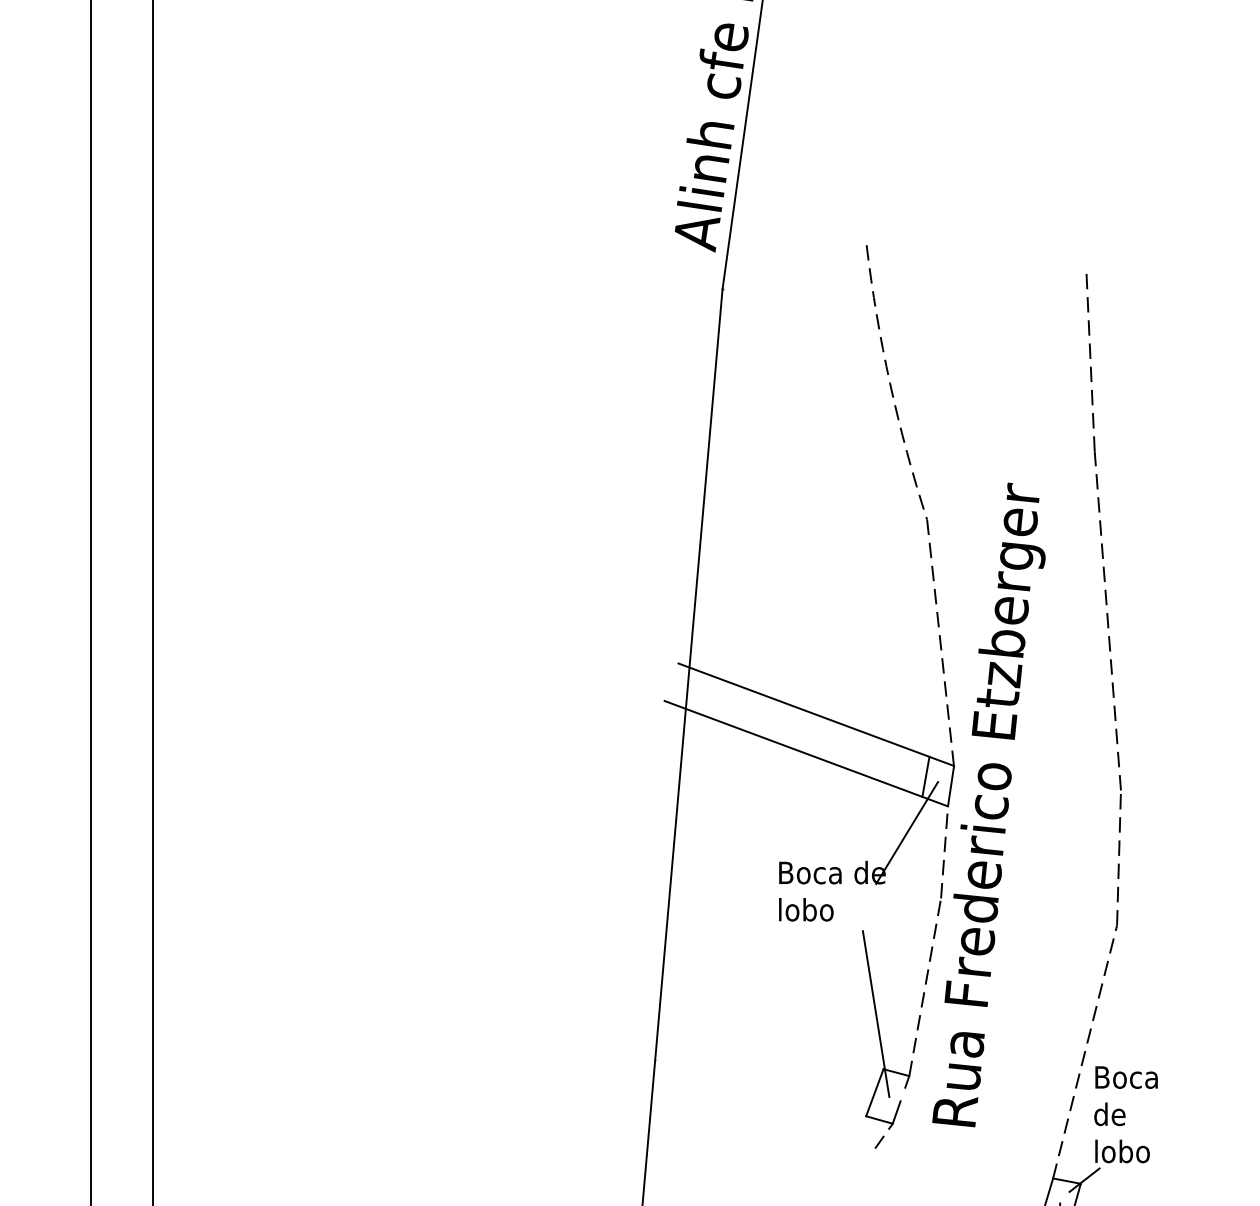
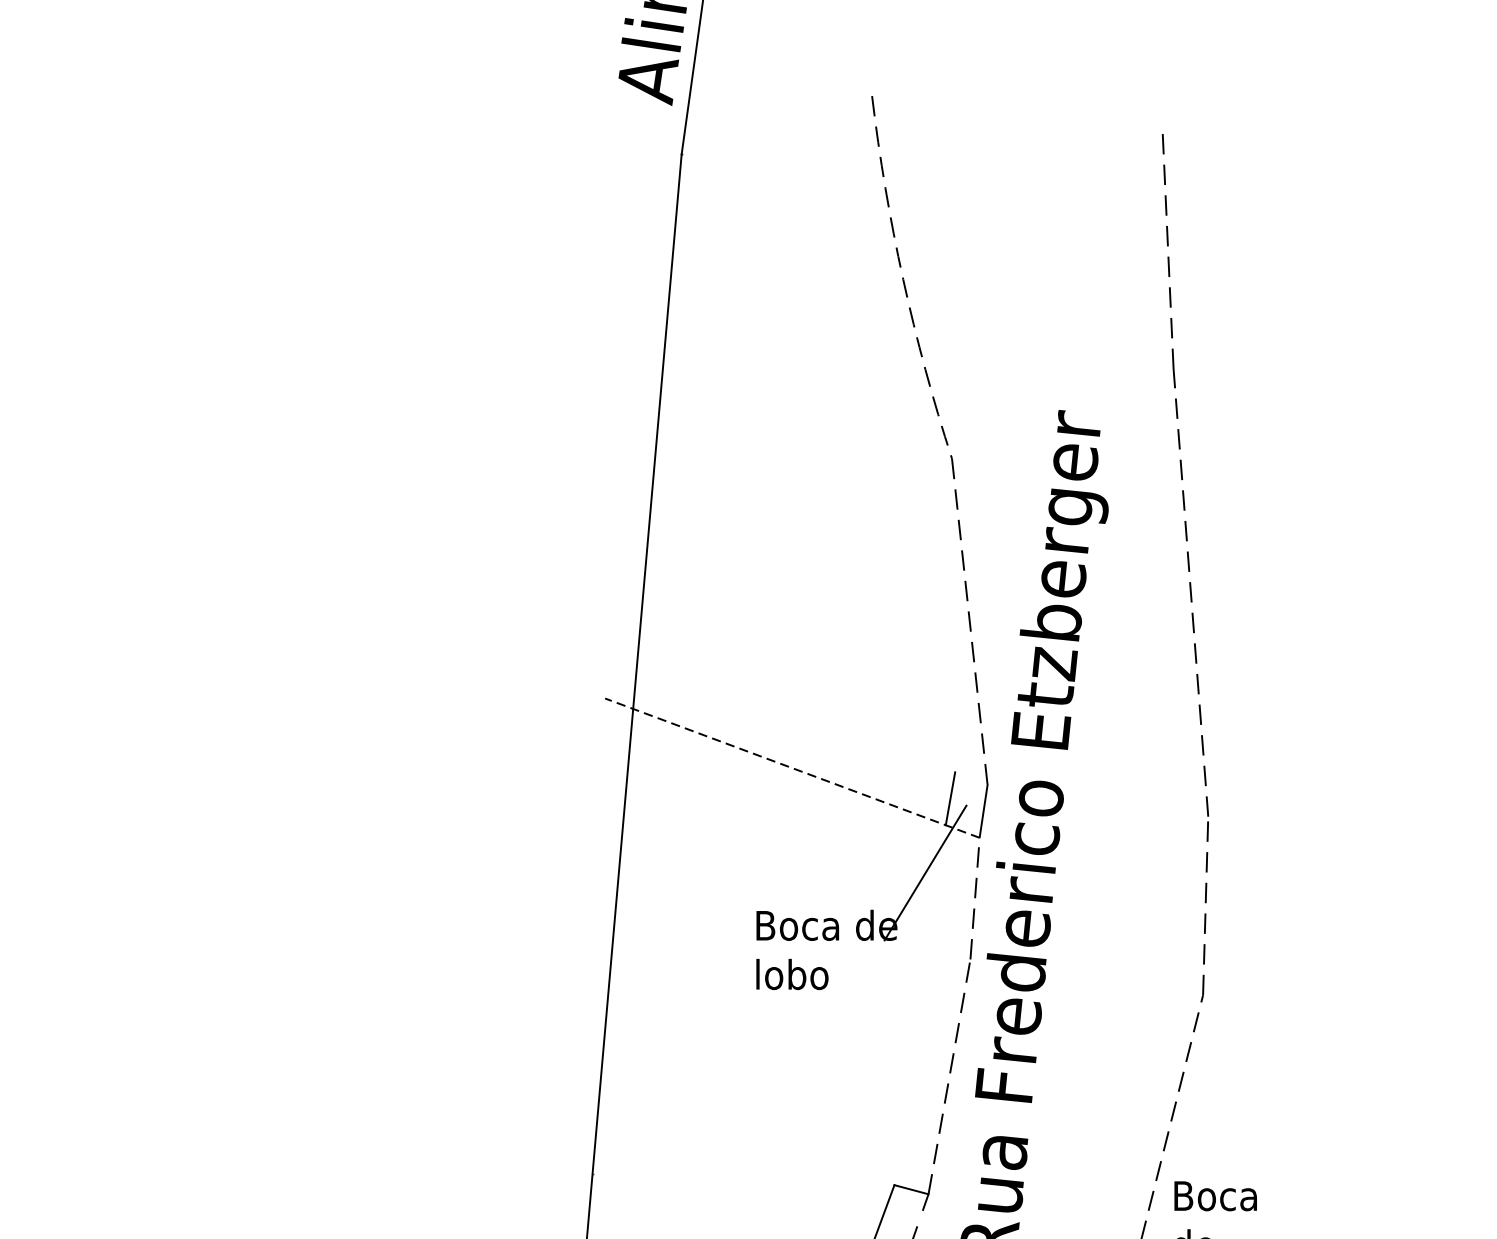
line: (815, 714) -> (804, 716), removed
line: (805, 753) -> (791, 767), solid -> dashed
line: (875, 1013) -> (883, 1111), removed

